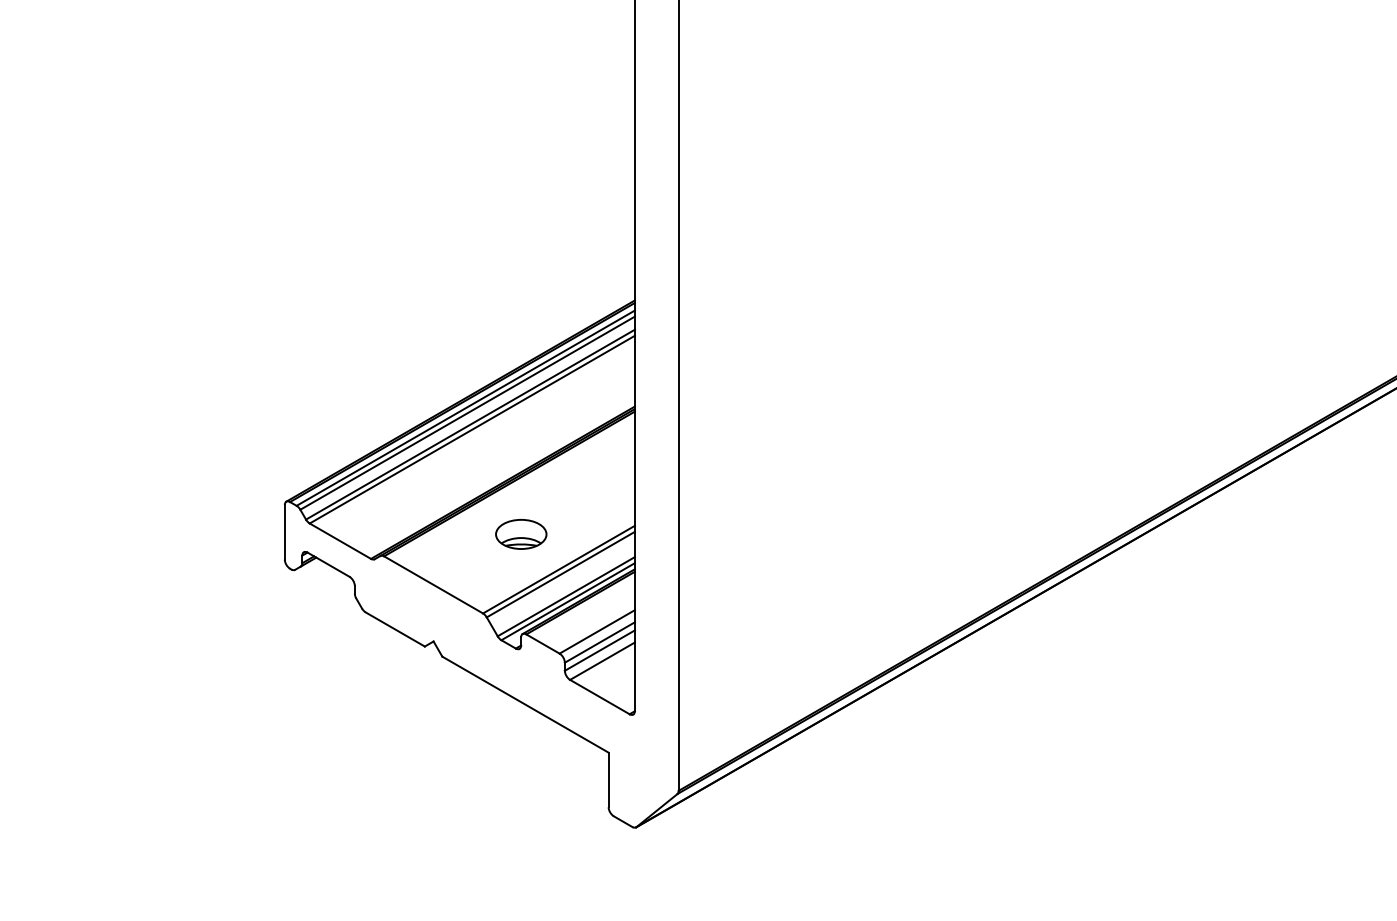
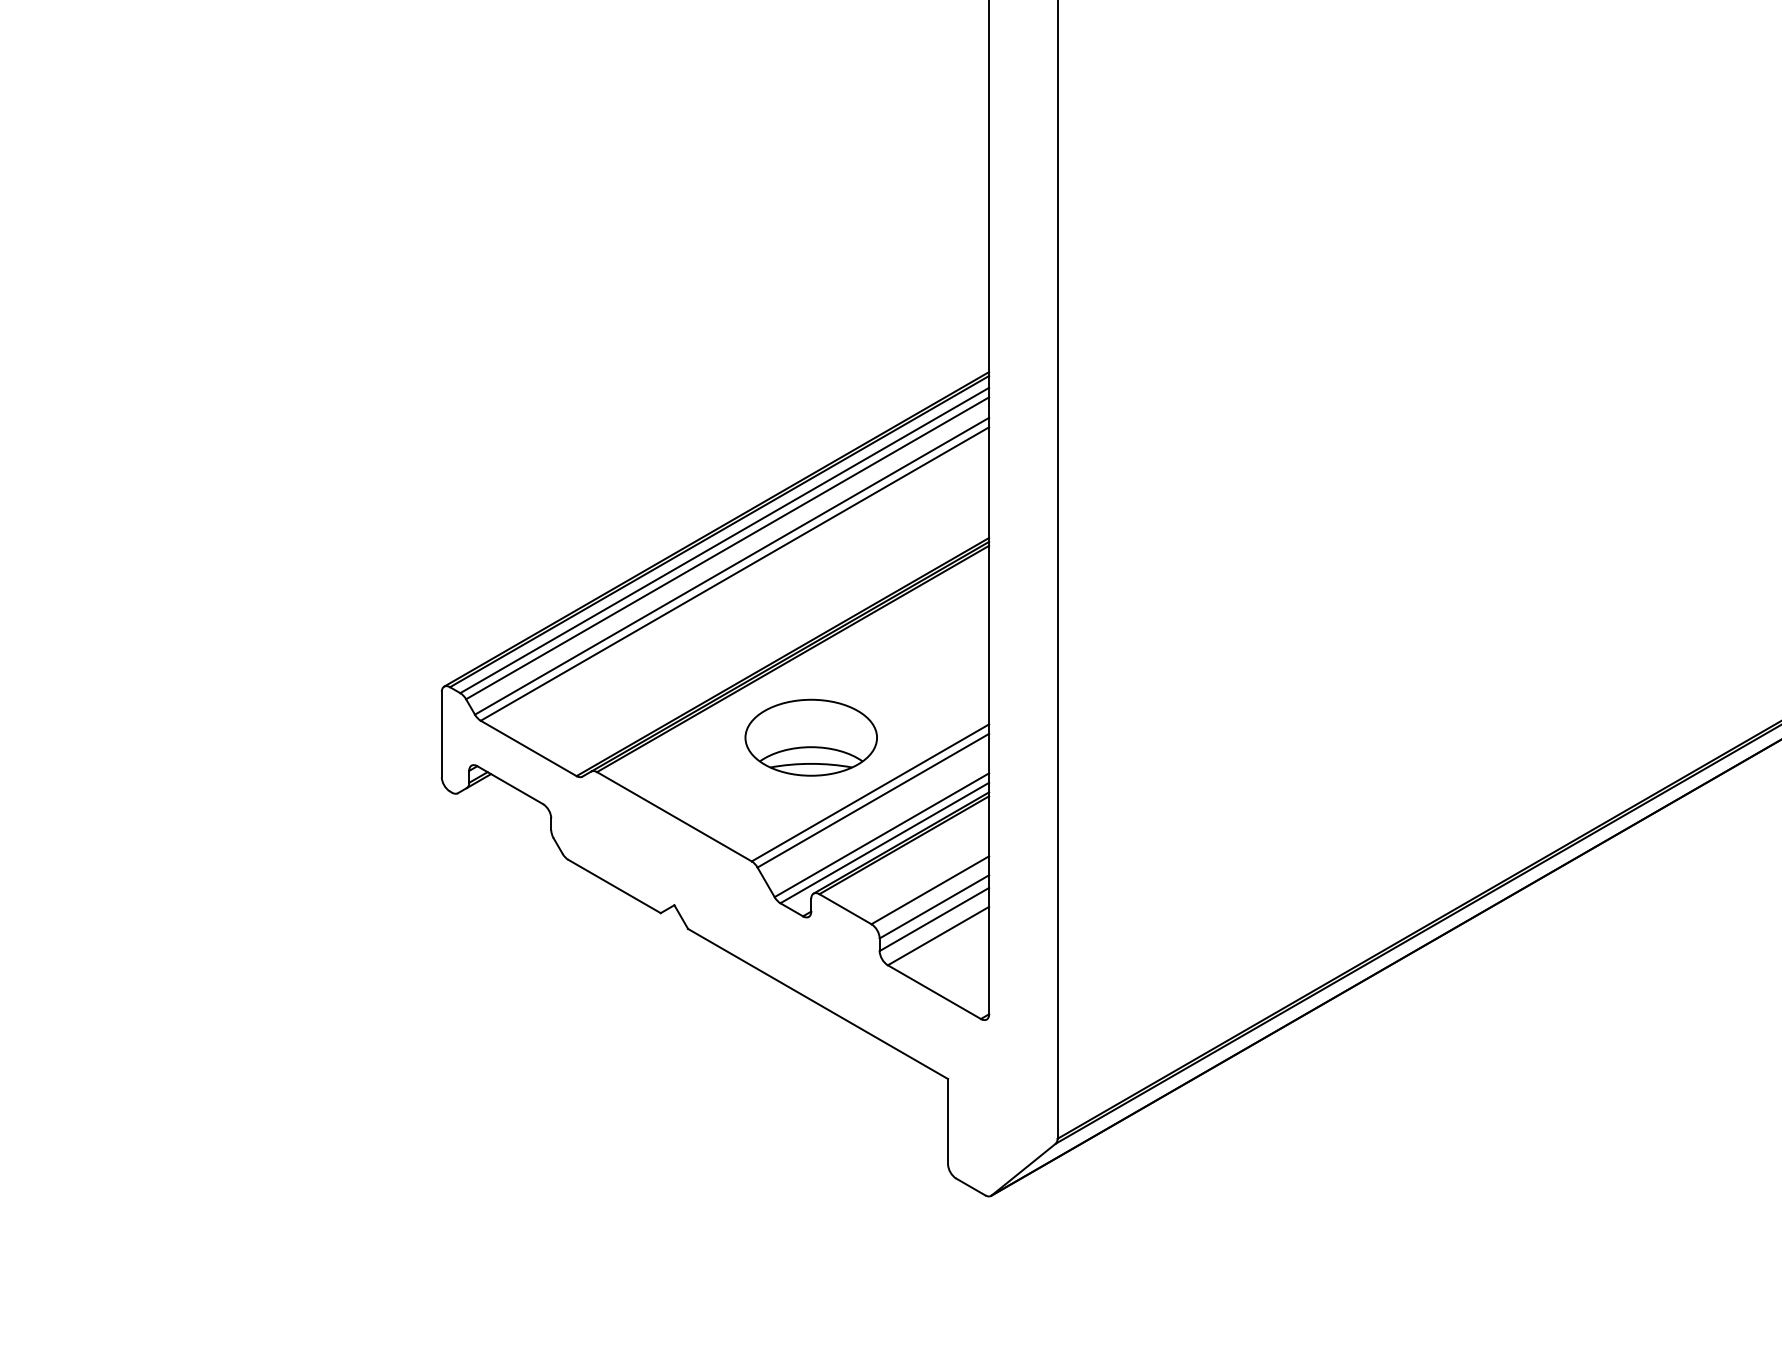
part: (521, 534) -> (811, 737), size x1.67

